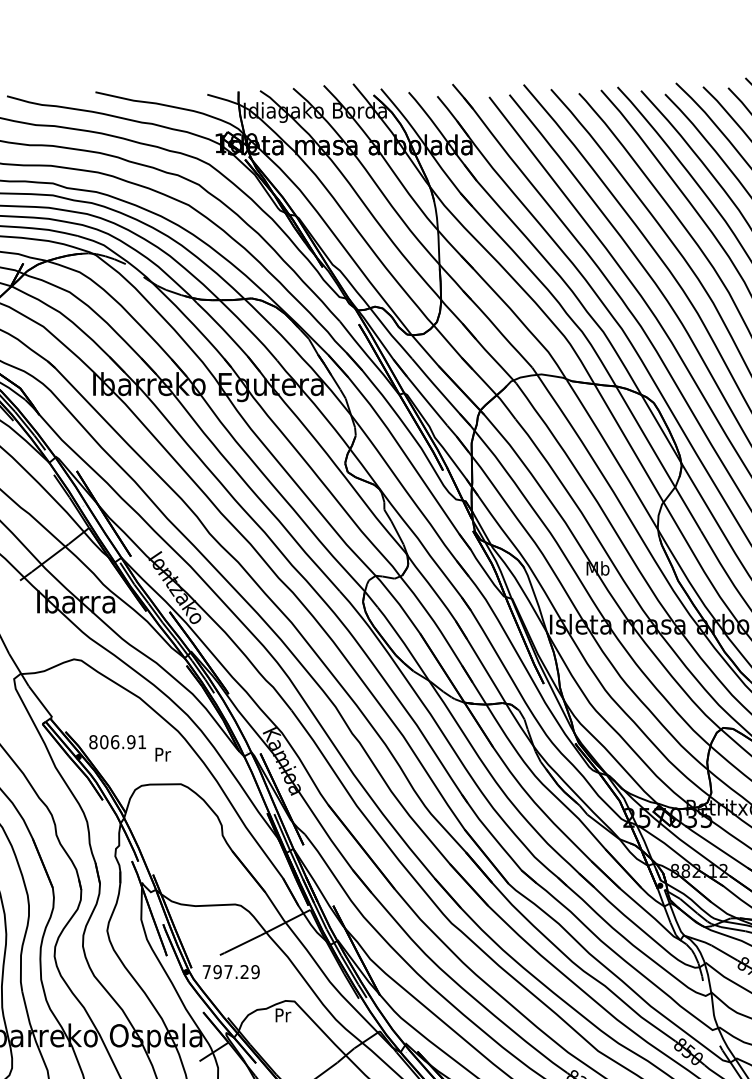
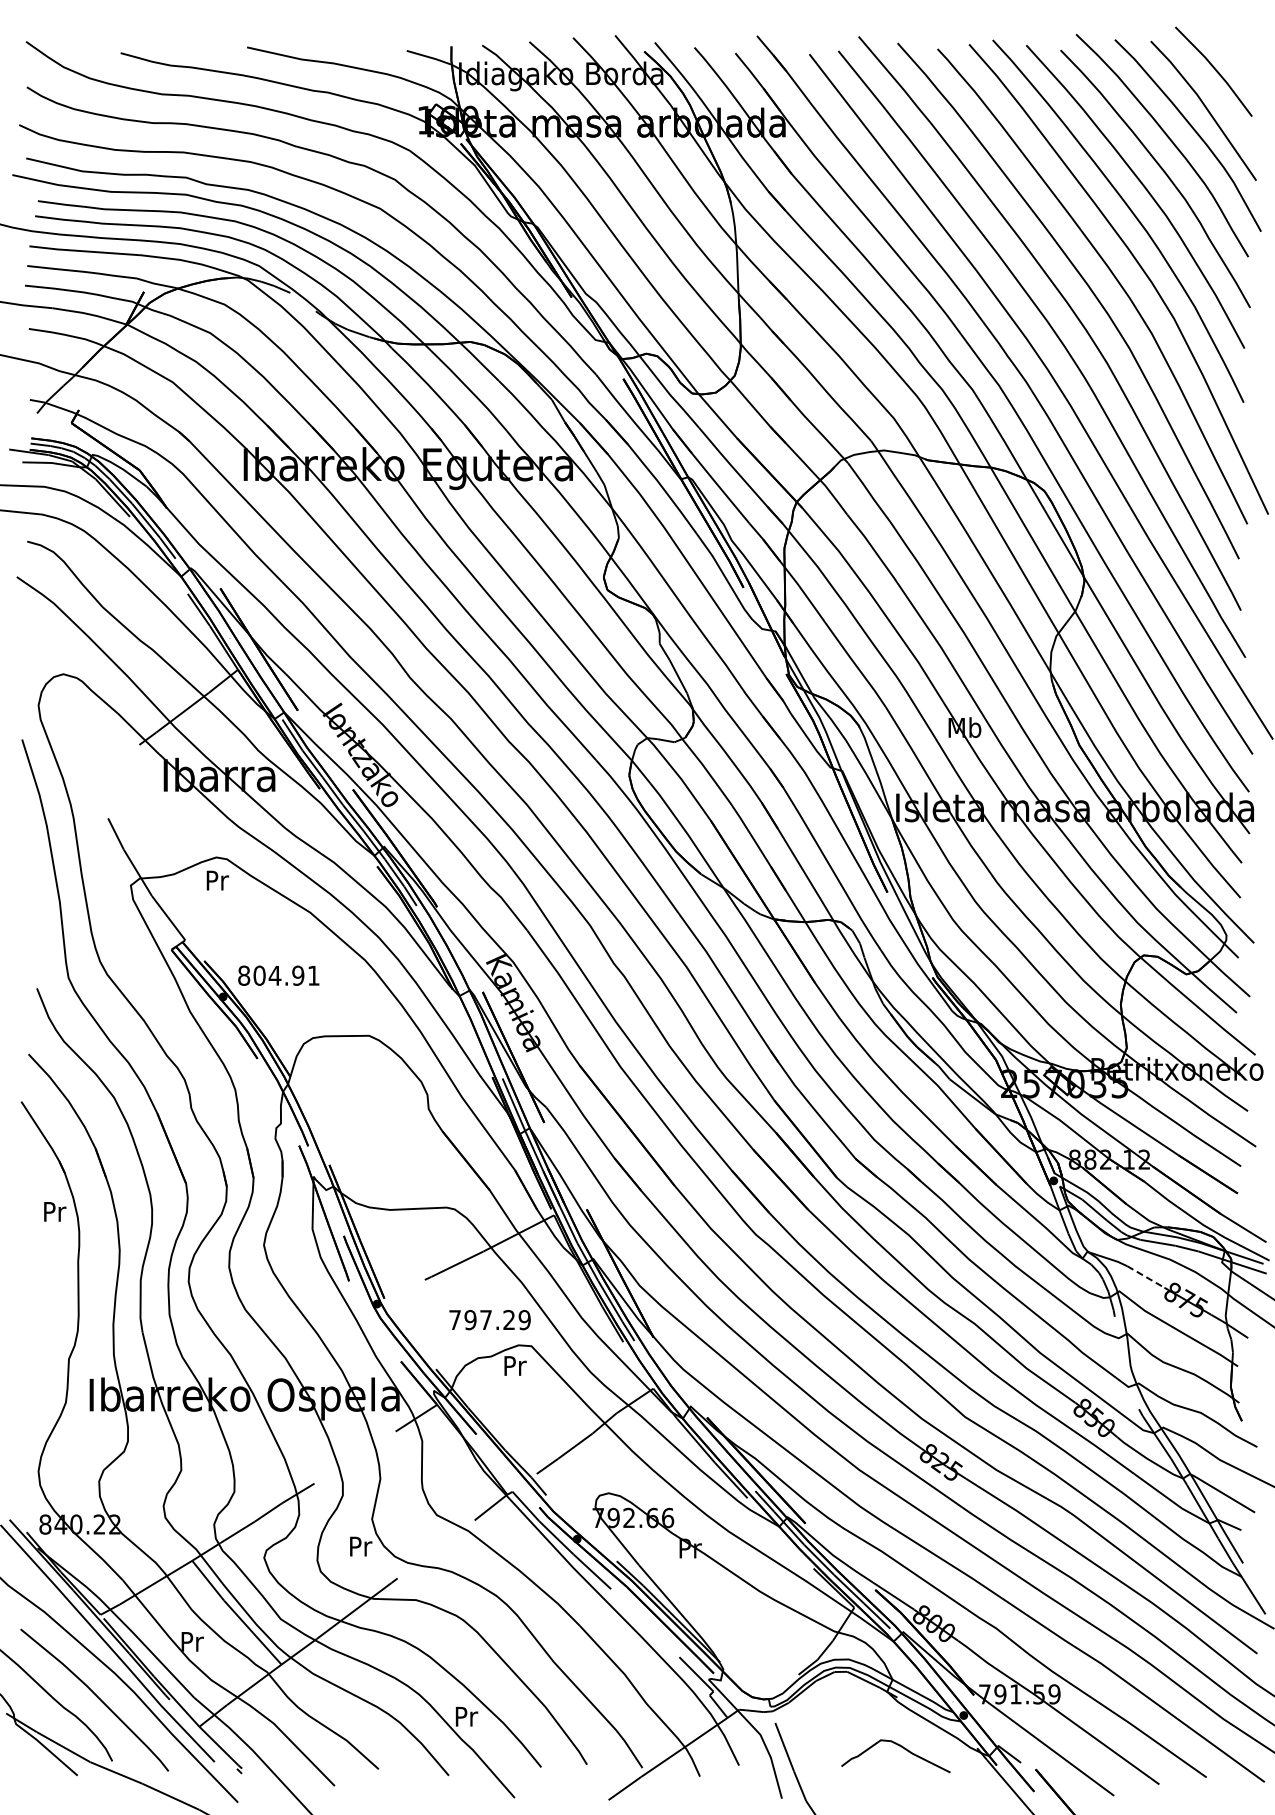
text: (114, 742) -> (274, 975), 806.91 -> 804.91
text: (162, 754) -> (217, 880), moved
line: (725, 953) -> (1146, 1277), solid -> dashed
text: (230, 972) -> (489, 1320), moved

